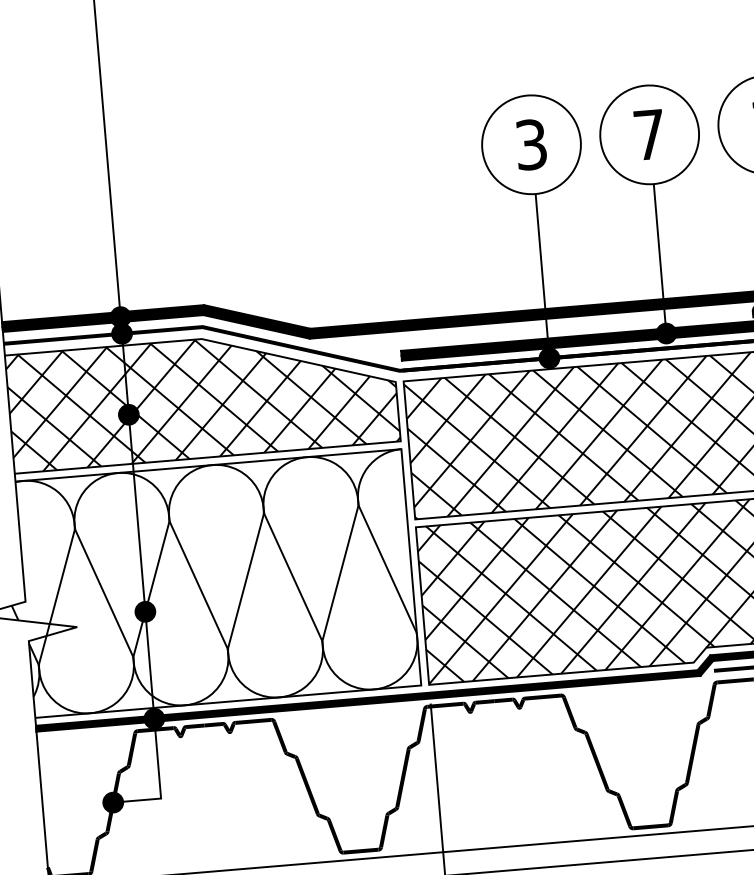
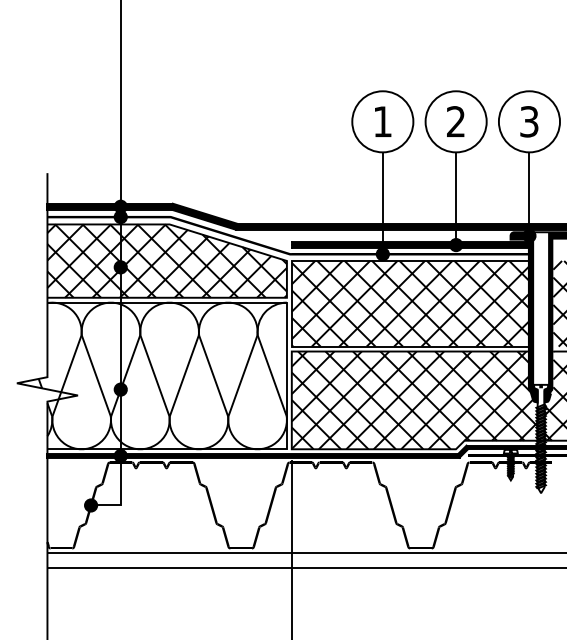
text: (648, 134) -> (455, 121), 7 -> 2
text: (530, 144) -> (382, 121), 3 -> 1

